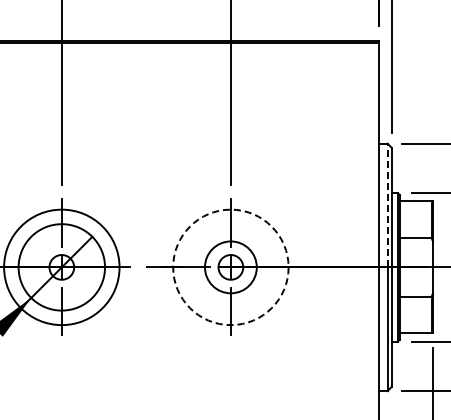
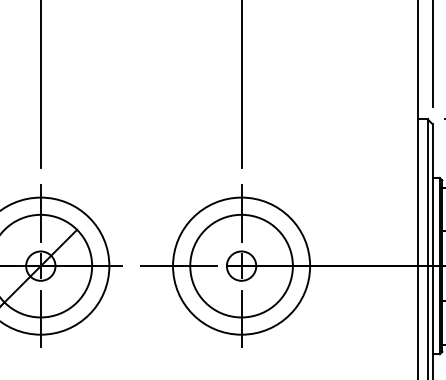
line: (387, 205) -> (427, 192), dashed -> solid
circle: (230, 267) -> (241, 266), dashed -> solid
circle: (230, 267) -> (241, 266), size x1.67

